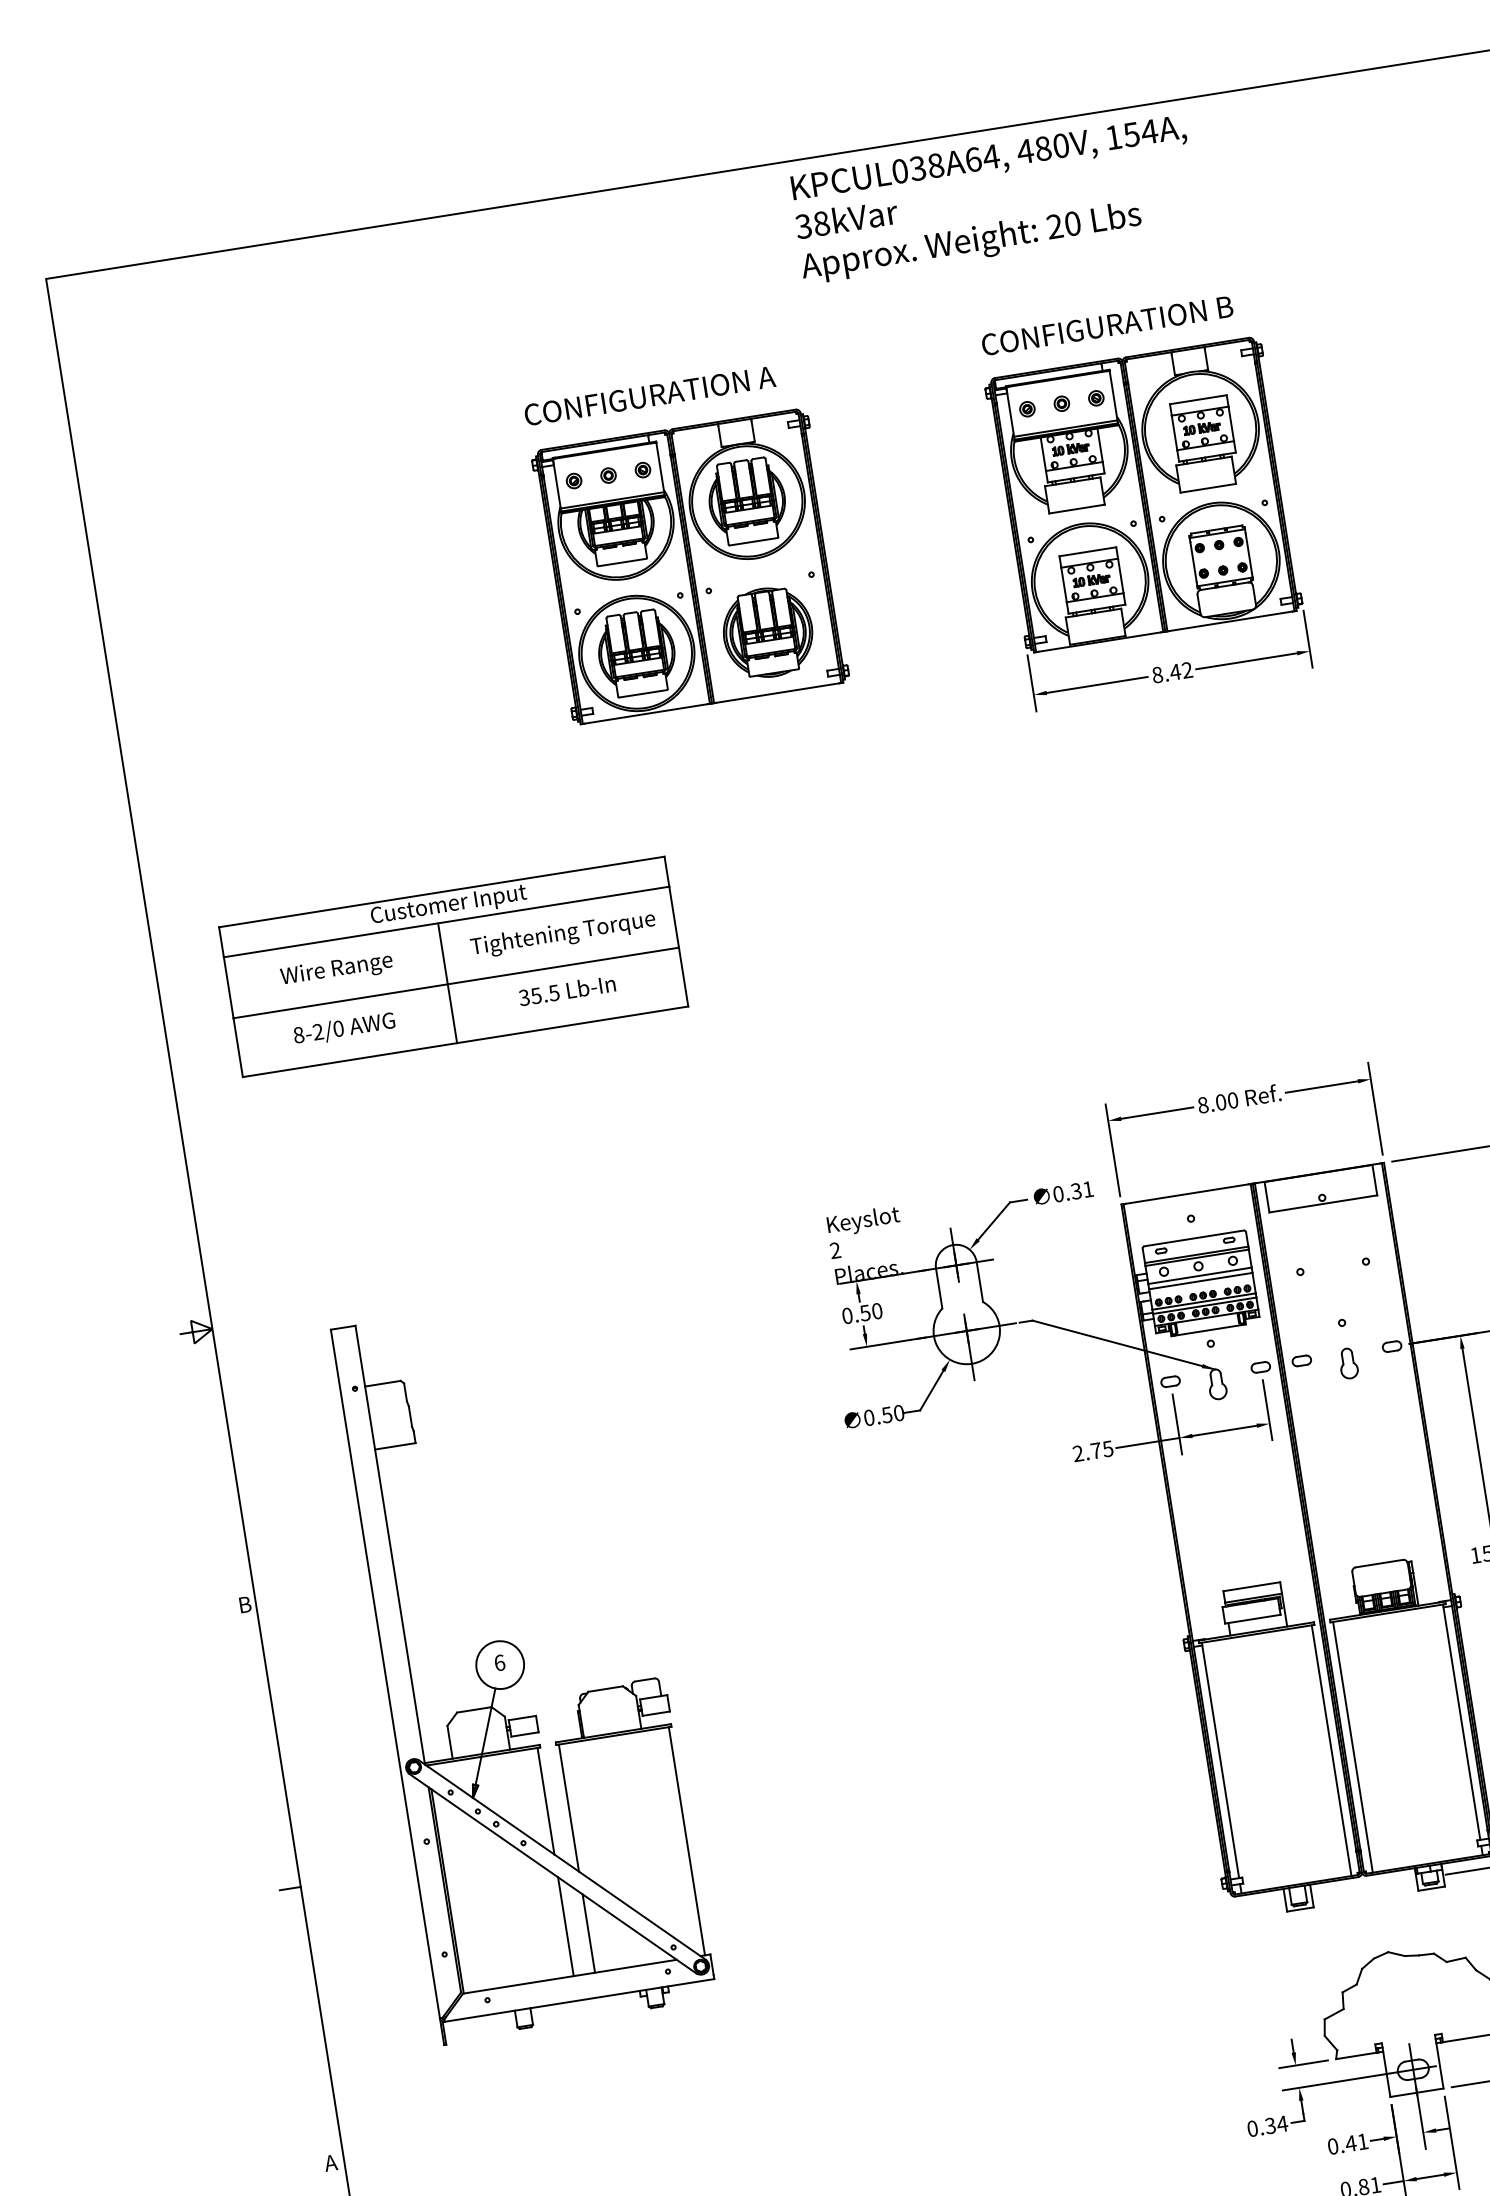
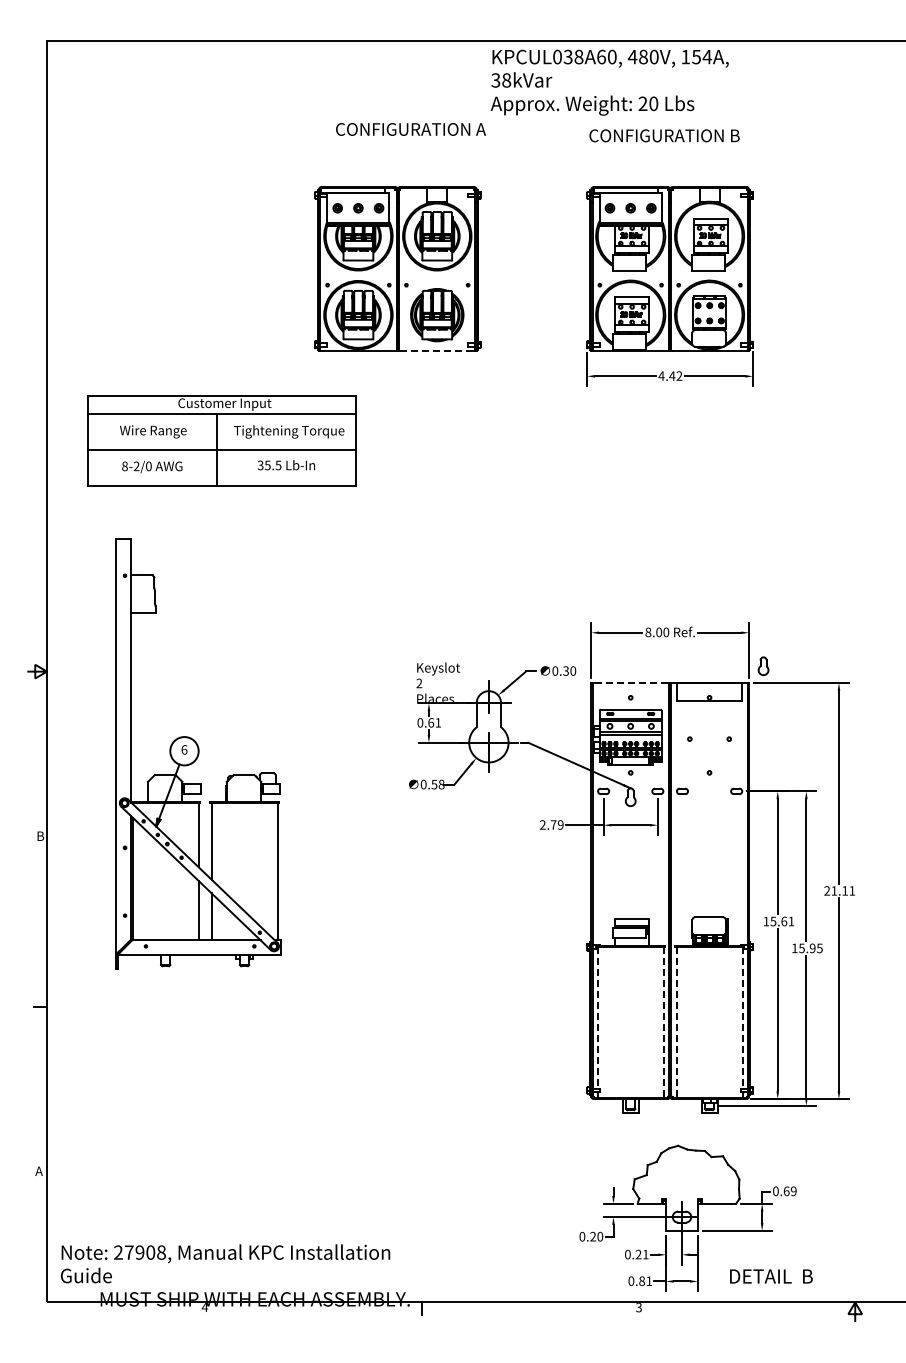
text: (991, 155) -> (612, 56), KPCUL038A64, -> KPCUL038A60,
text: (1107, 325) -> (664, 135), moved
text: (649, 396) -> (410, 129), moved
text: (1157, 674) -> (661, 375), 8.42 -> 4.42
line: (778, 693) -> (437, 351), solid -> dashed
part: (452, 966) -> (221, 440), moved
text: (1088, 1188) -> (573, 670), 0.31 -> 0.30
line: (1186, 1193) -> (630, 682), solid -> dashed
text: (870, 1311) -> (434, 722), 0.50 -> 0.61
part: (1348, 1363) -> (763, 666), moved
text: (898, 1412) -> (441, 784), 0.50 -> 0.58
text: (1107, 1448) -> (560, 824), 2.75 -> 2.79
part: (524, 1665) -> (198, 753), moved
line: (1461, 1721) -> (742, 1017), solid -> dashed
line: (1353, 1748) -> (676, 1023), solid -> dashed
line: (1331, 1752) -> (663, 1023), solid -> dashed
line: (1220, 1759) -> (597, 1017), solid -> dashed
text: (1276, 2124) -> (596, 1236), 0.34 -> 0.20
text: (1350, 2143) -> (638, 1254), 0.41 -> 0.21

